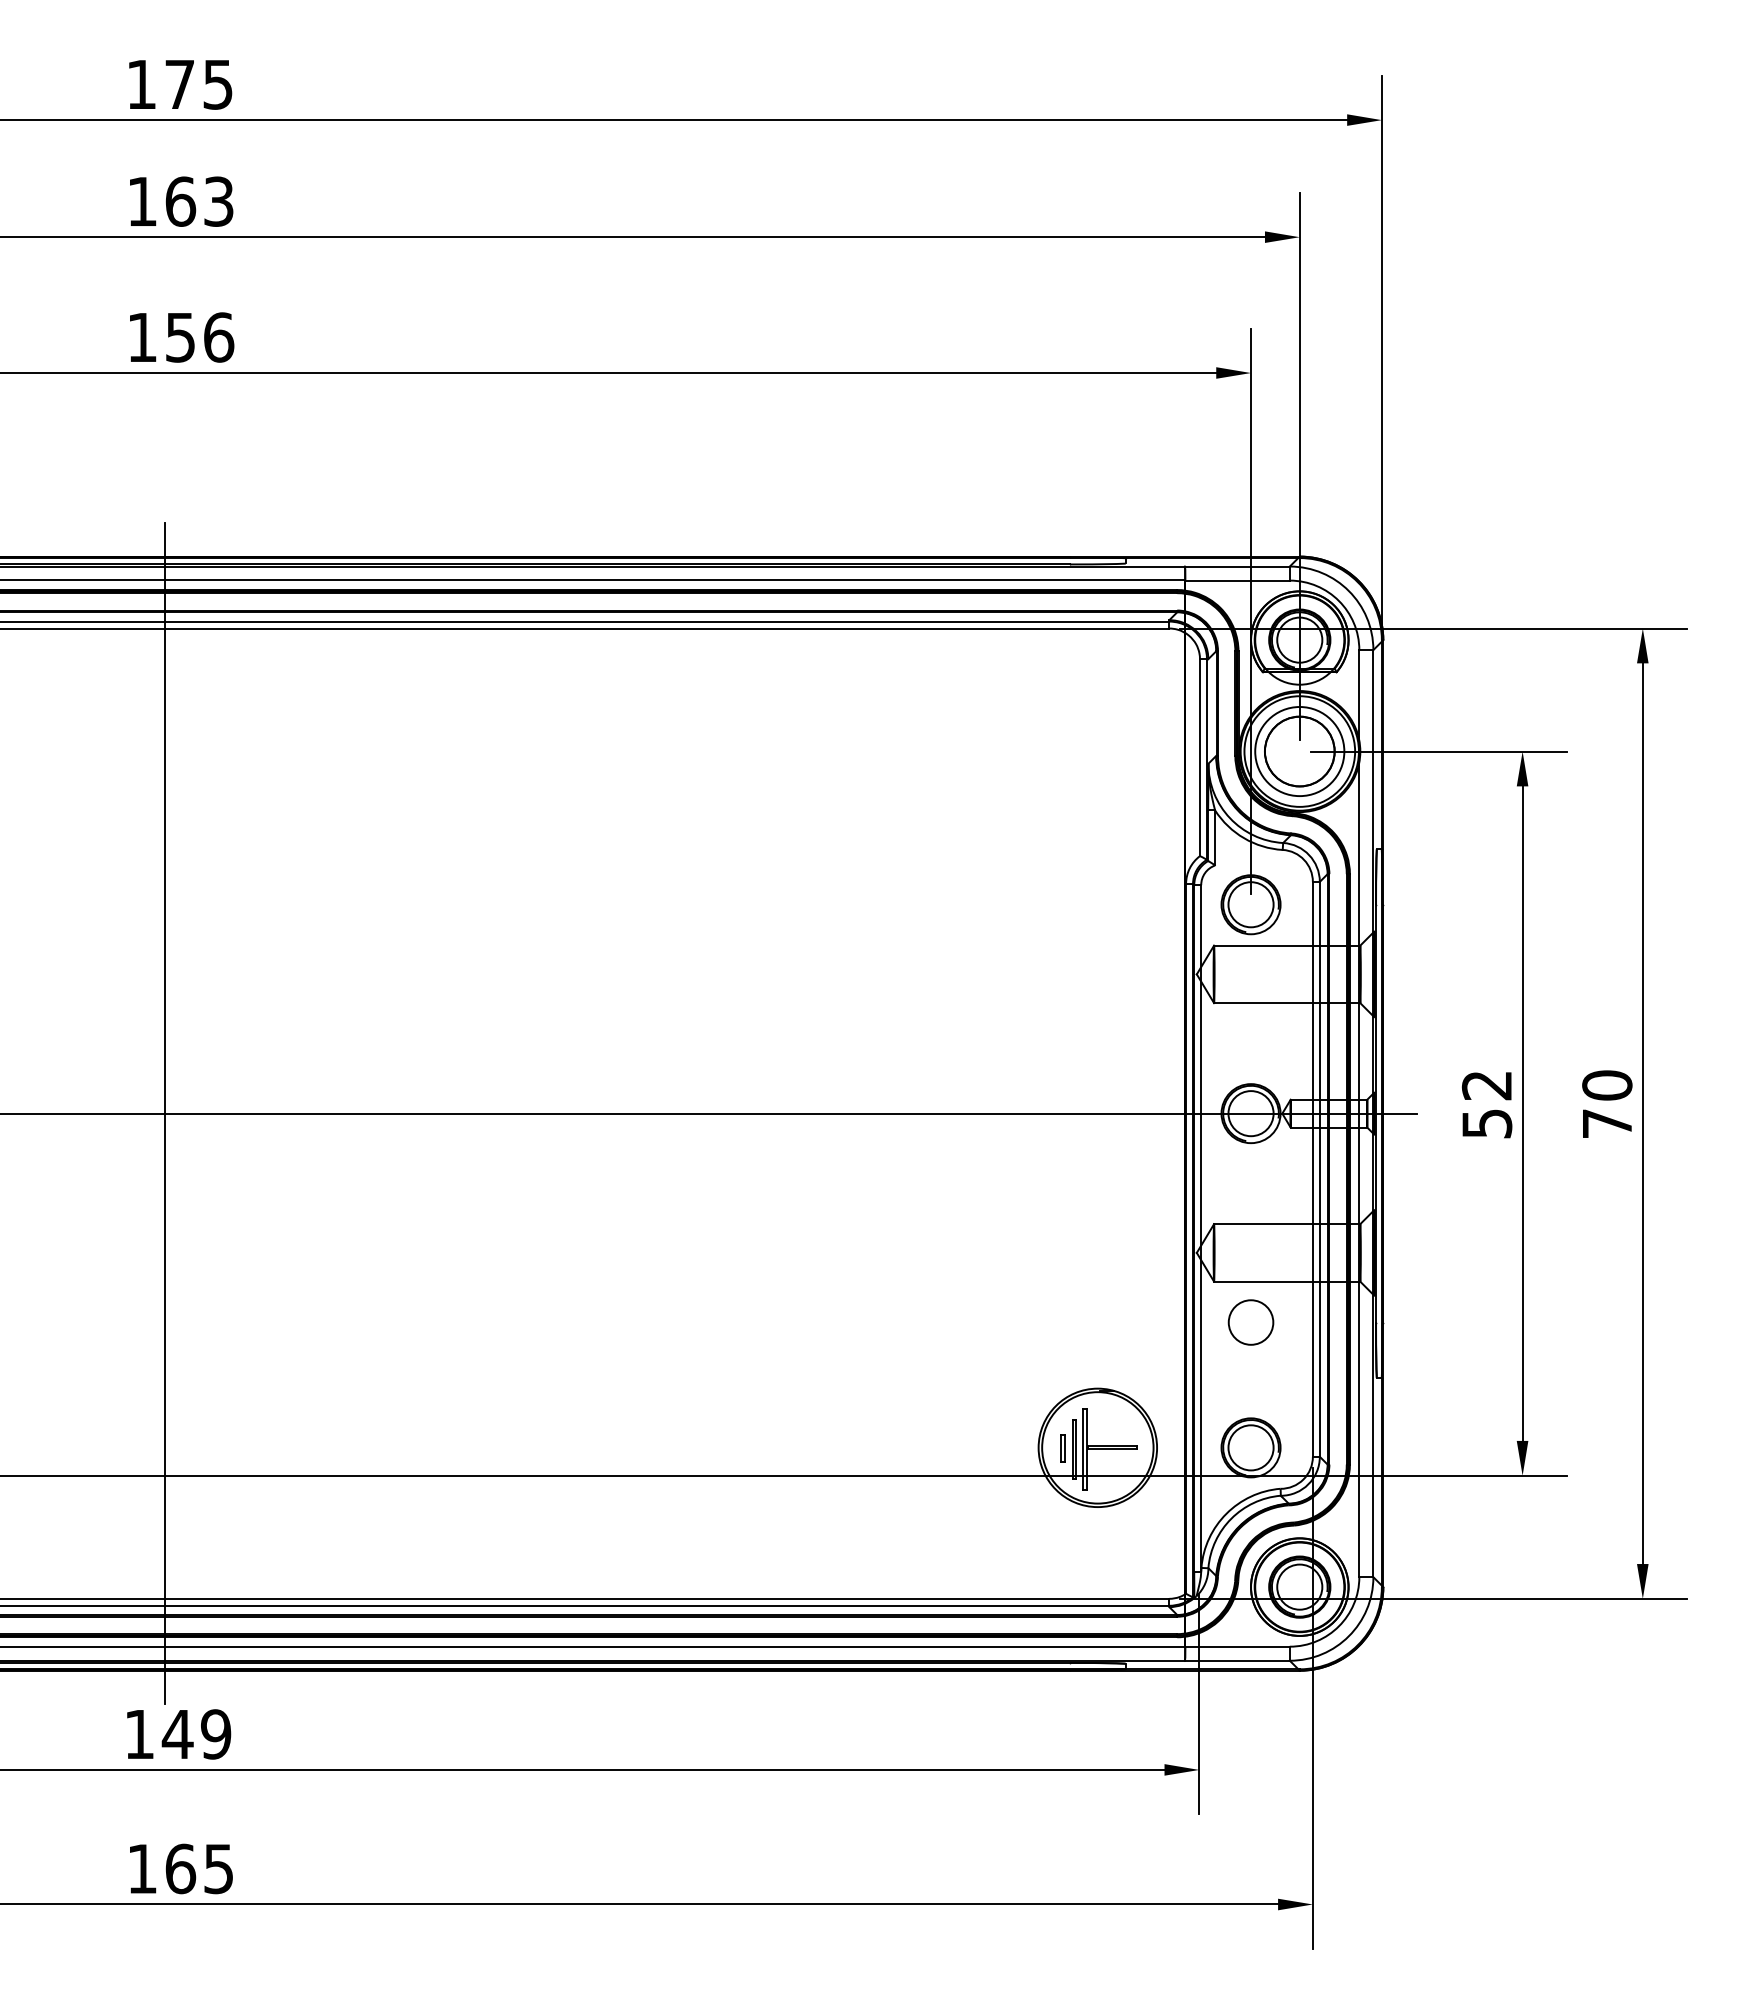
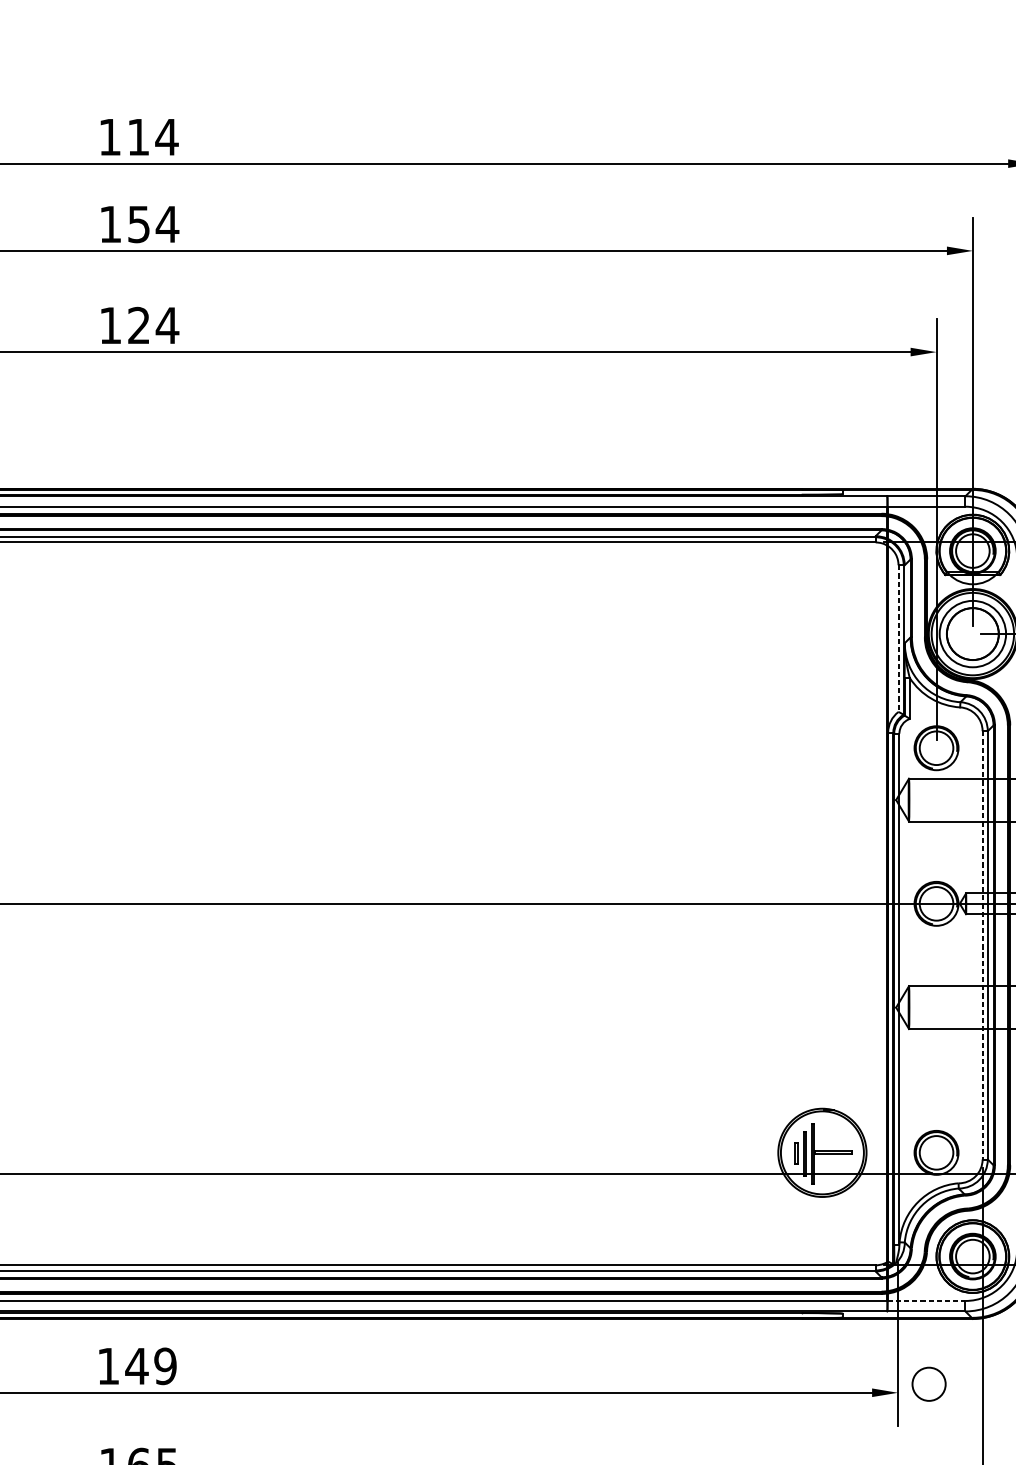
text: (199, 84) -> (153, 137), 175 -> 114
text: (199, 201) -> (153, 224), 163 -> 154
text: (200, 337) -> (153, 325), 156 -> 124
line: (1199, 758) -> (898, 639), solid -> dashed
line: (164, 1113) -> (127, 903), removed
line: (1312, 1169) -> (982, 945), solid -> dashed
circle: (1250, 1322) -> (928, 1384), moved
line: (1238, 1646) -> (927, 1300), solid -> dashed

